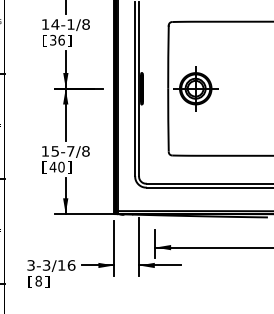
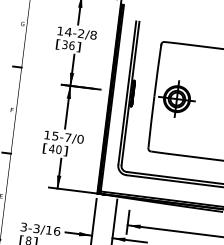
text: (70, 24) -> (80, 33), 14-1/8 -> 14-2/8
text: (85, 151) -> (80, 139), 15-7/8 -> 15-7/0

